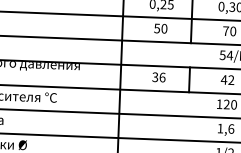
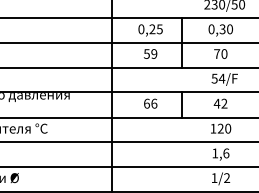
text: (164, 28) -> (154, 53), 50 -> 59
text: (154, 77) -> (146, 103), 36 -> 66

